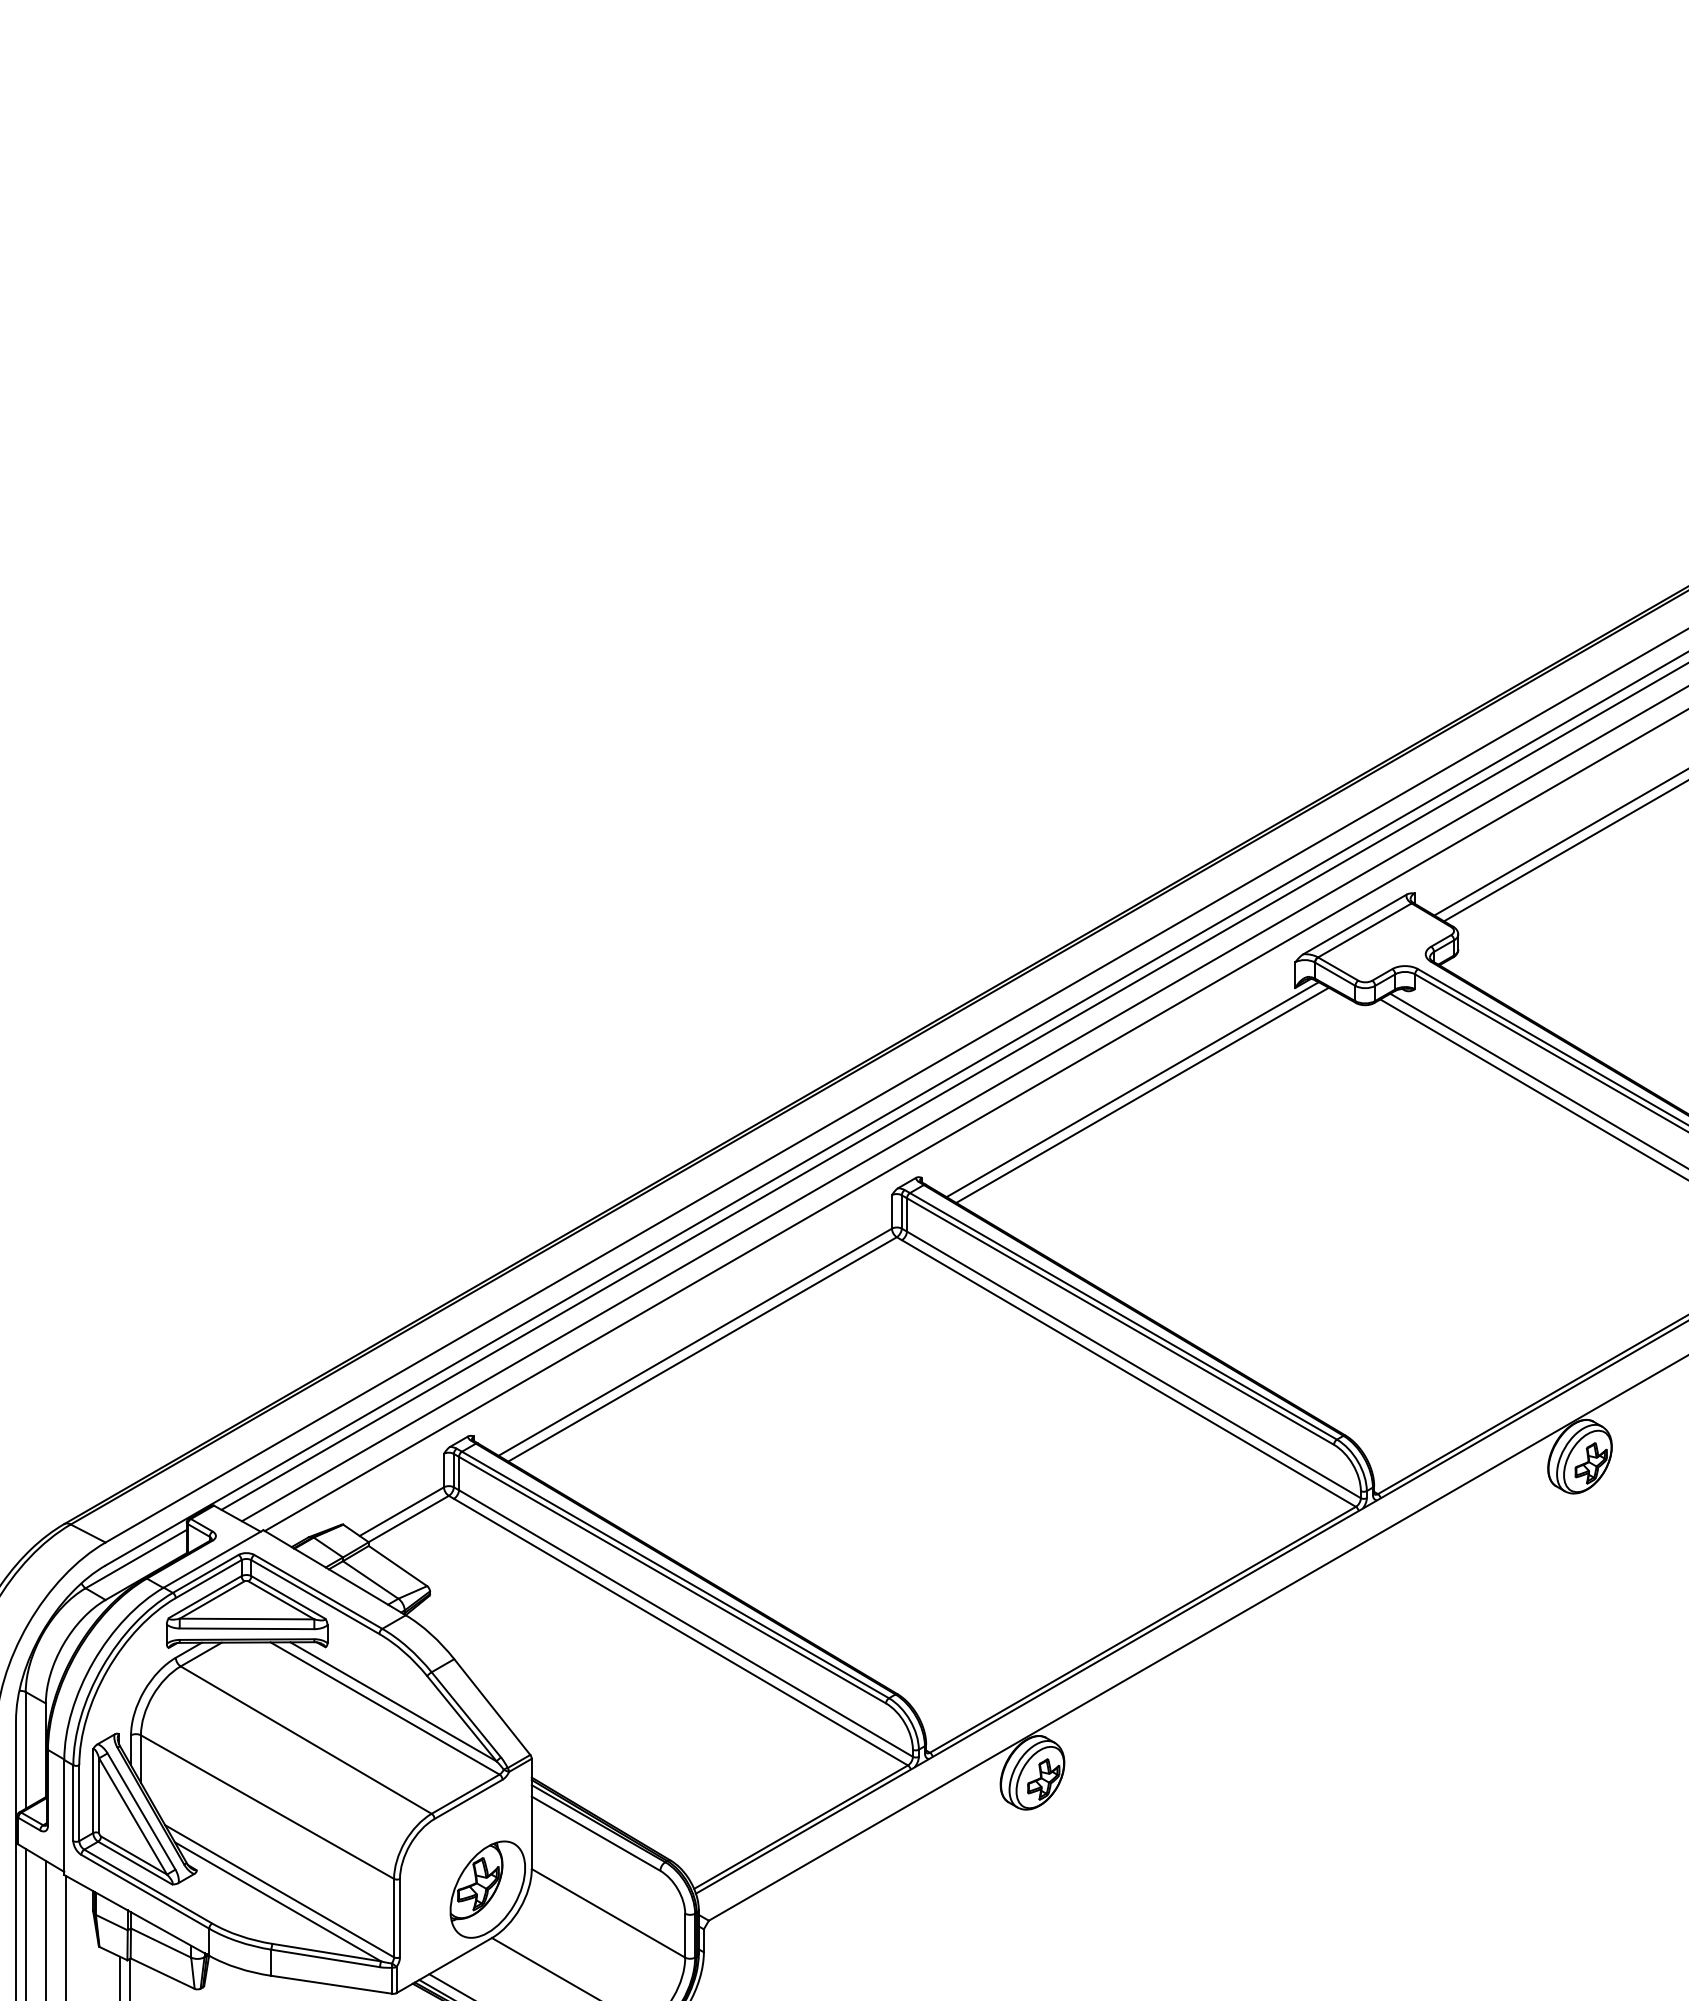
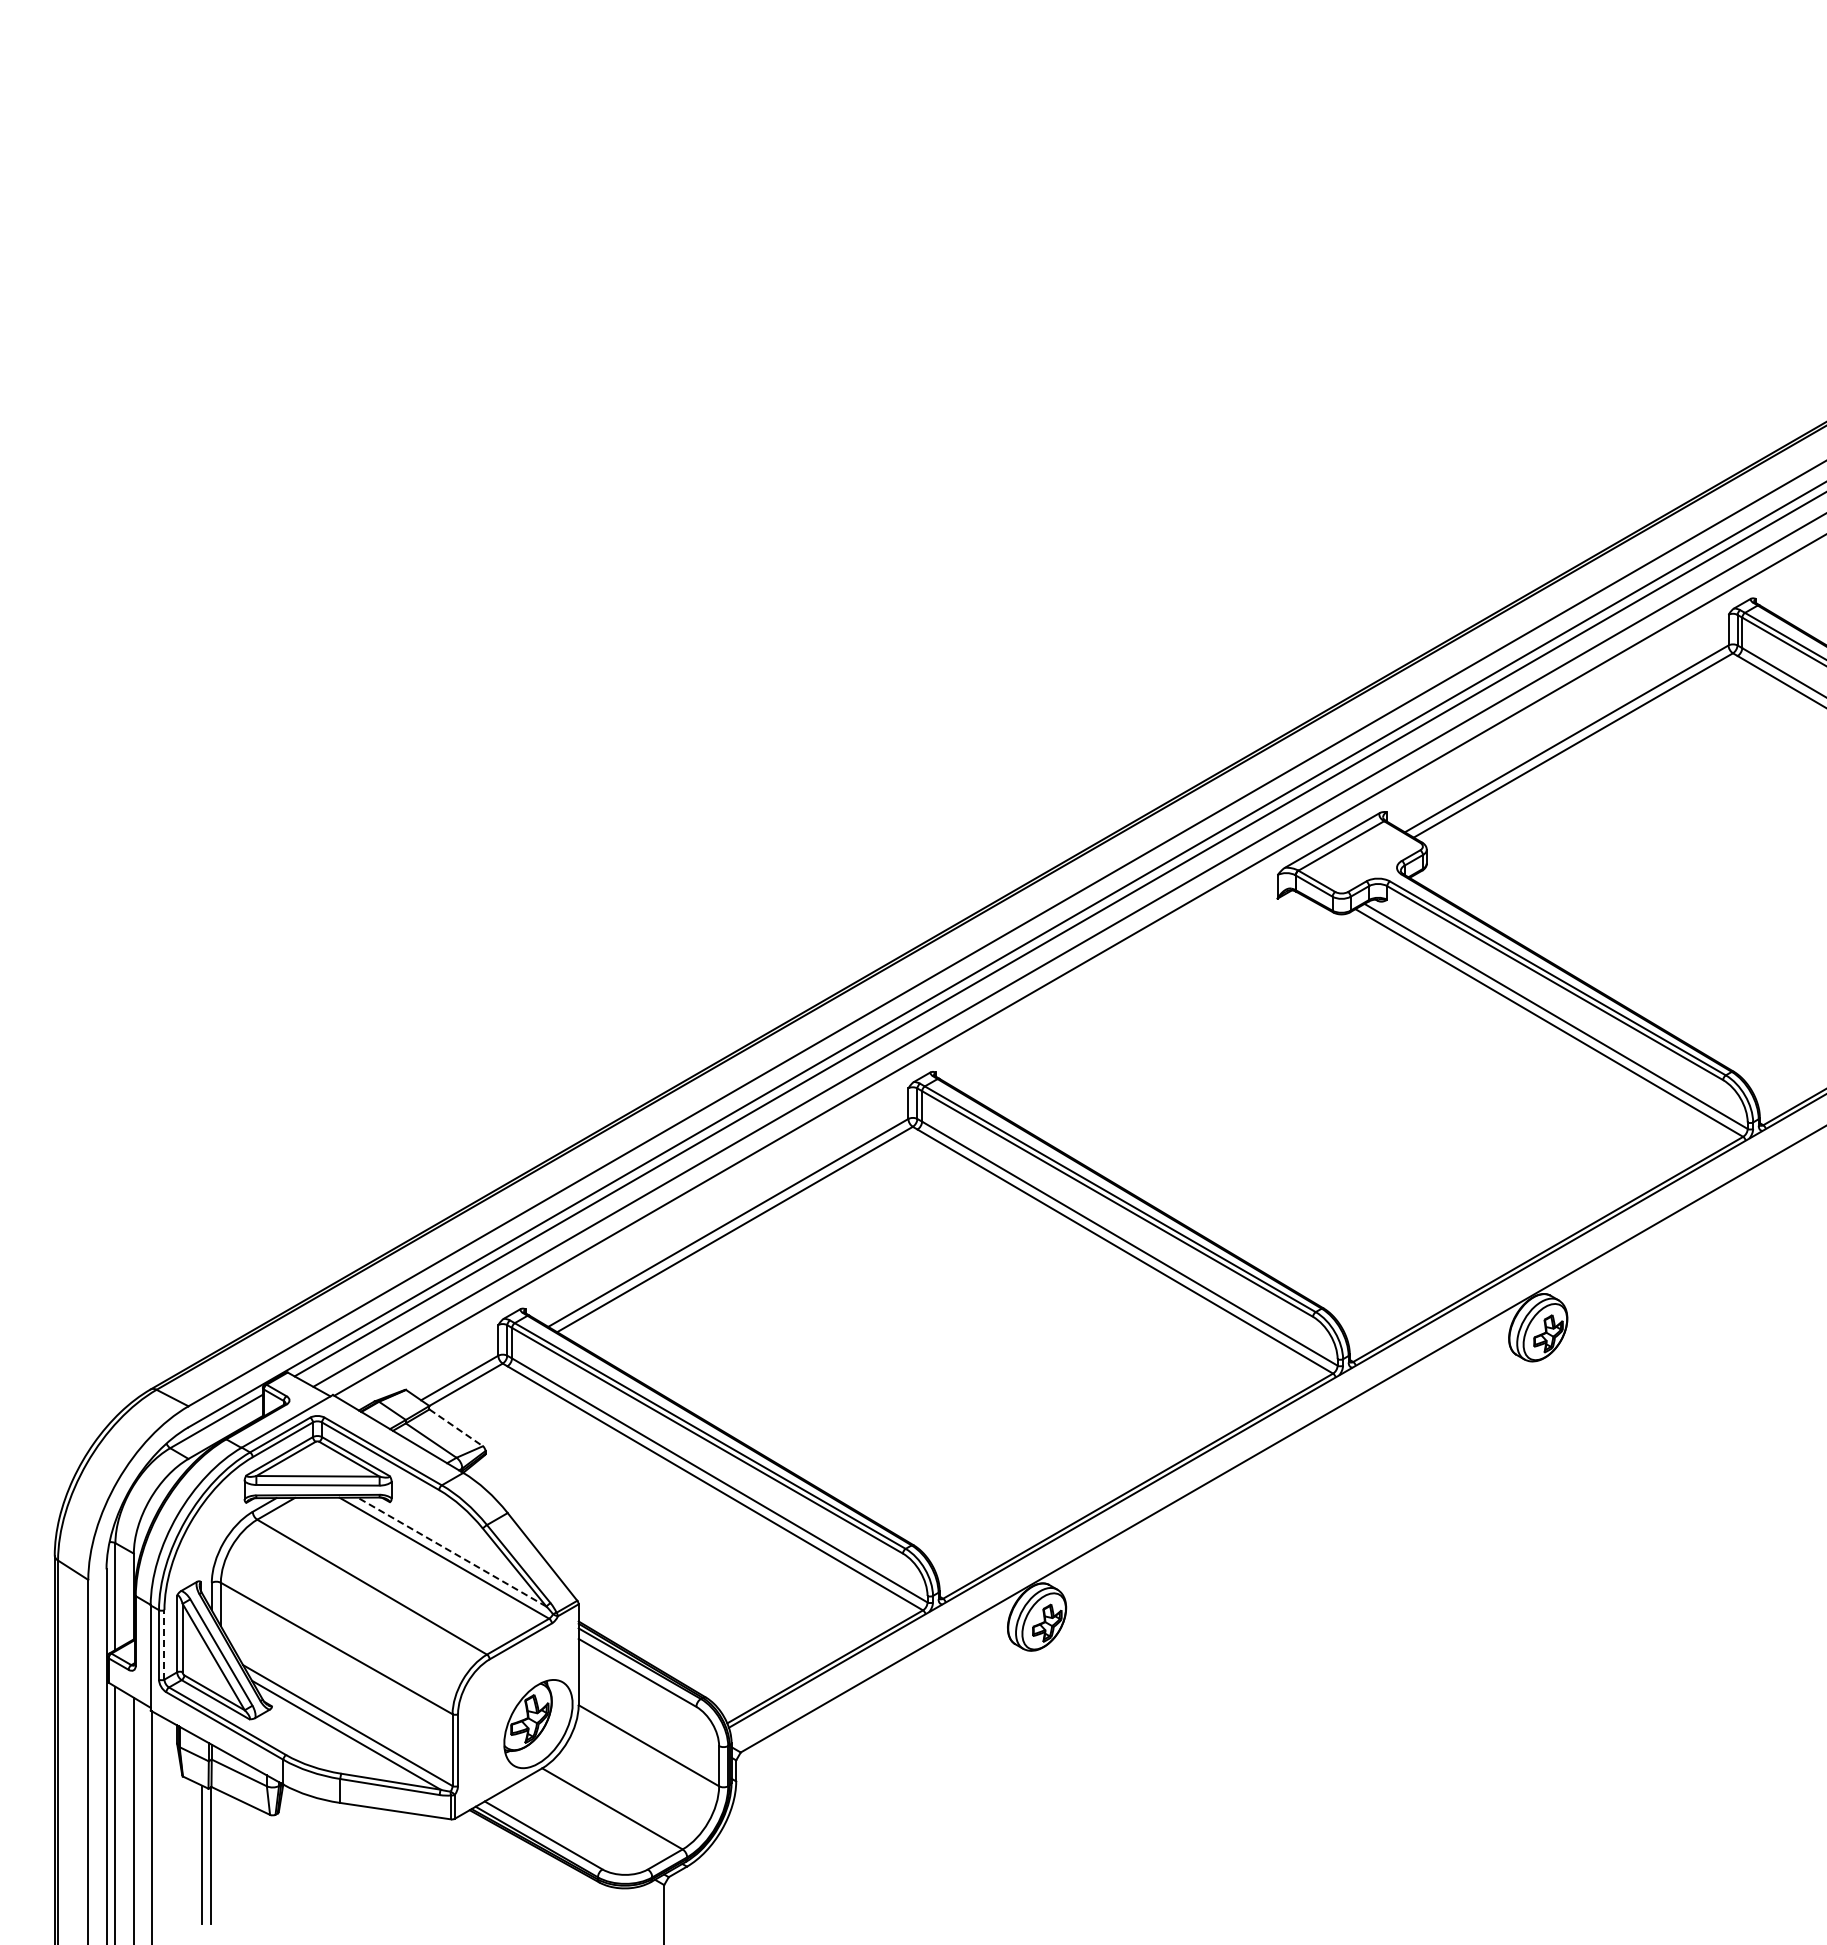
line: (1132, 1089) -> (1128, 991), removed
line: (1142, 1094) -> (1137, 996), removed
line: (398, 1566) -> (456, 1428), solid -> dashed
line: (393, 1702) -> (452, 1552), solid -> dashed
line: (79, 1802) -> (164, 1644), solid -> dashed

